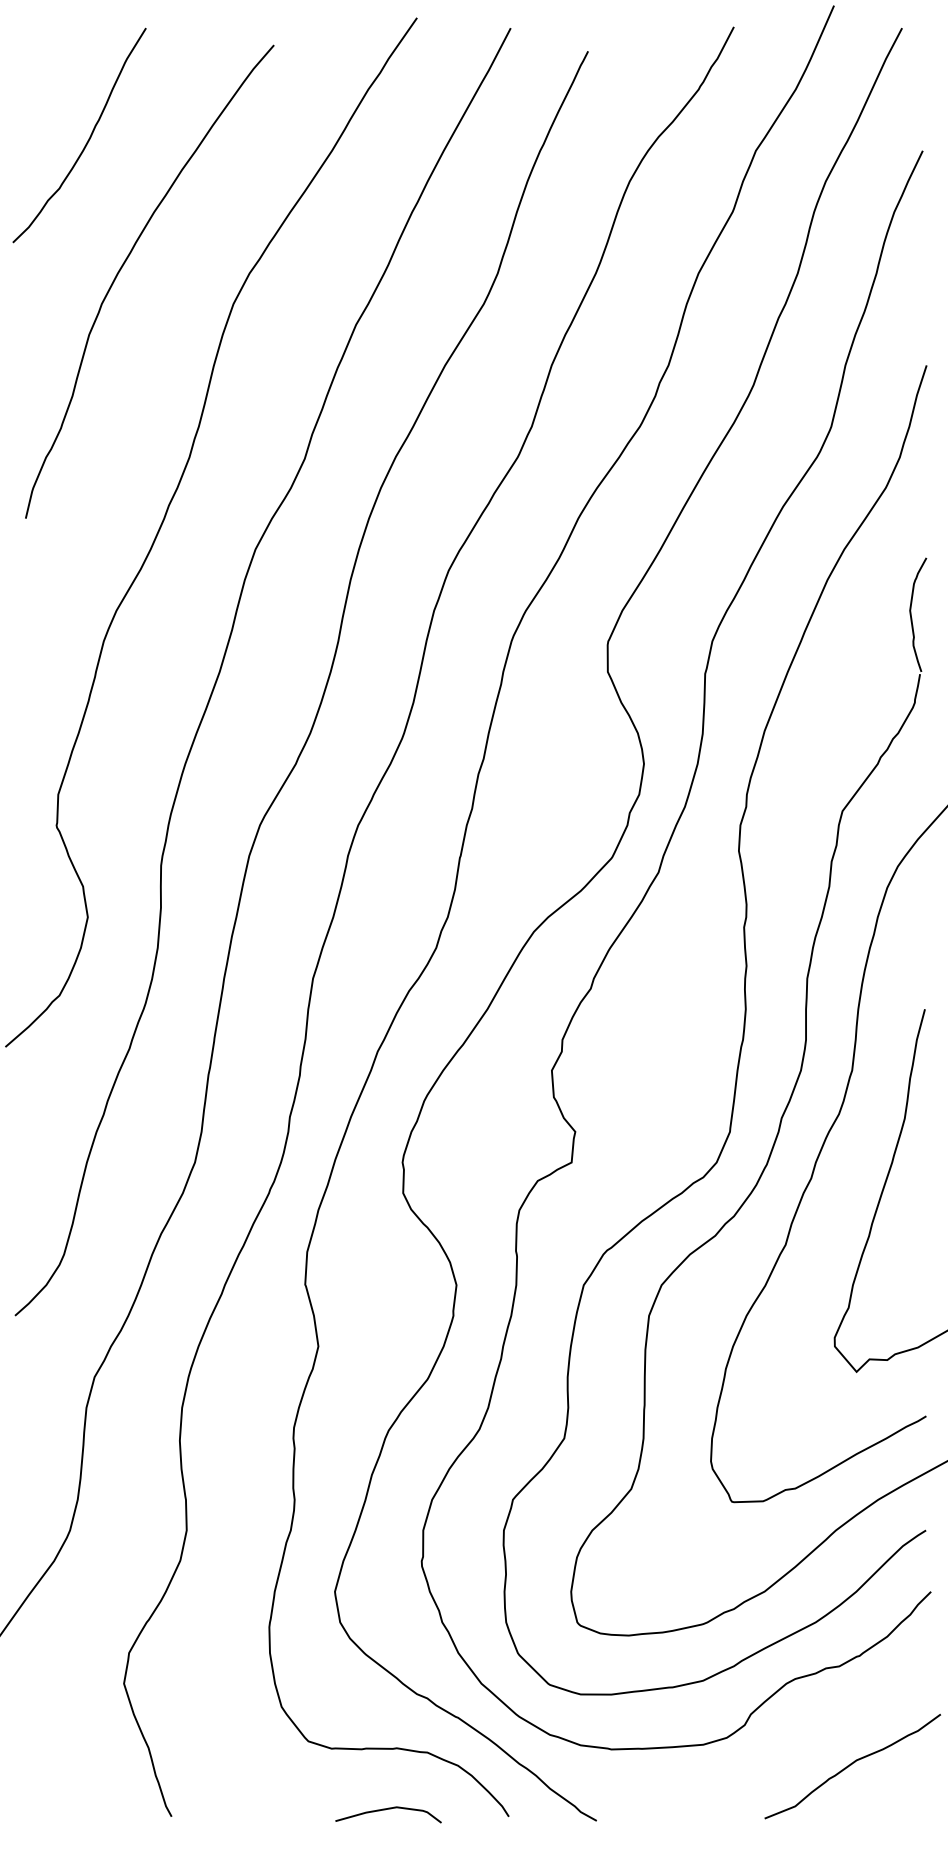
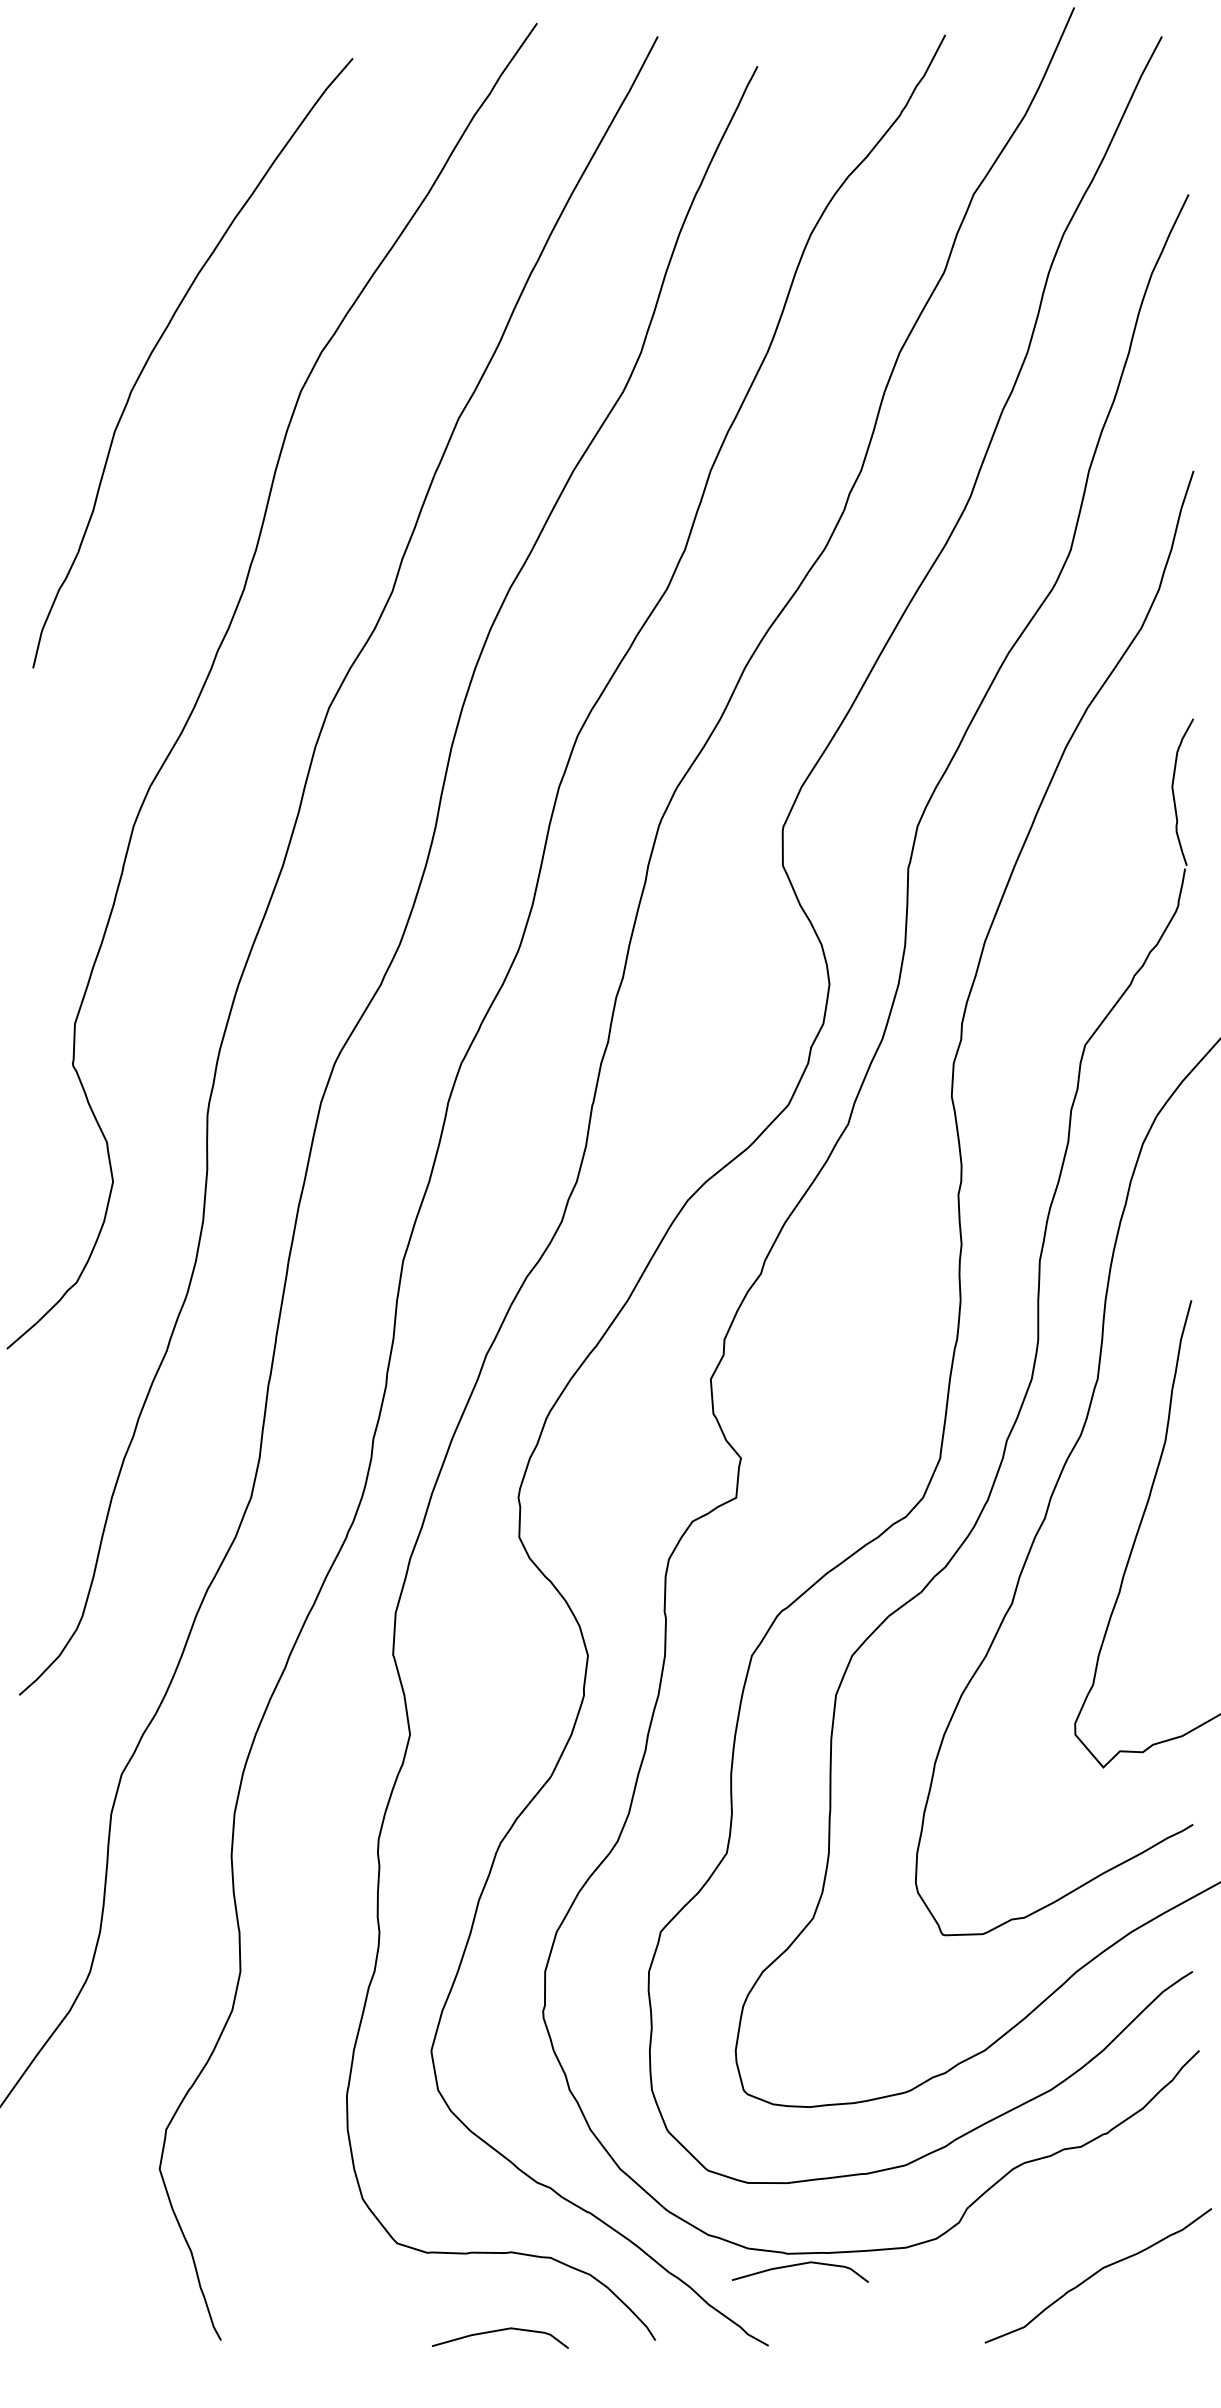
curve: (88, 139) -> (113, 180), removed
curve: (620, 1758) -> (799, 2265), added

